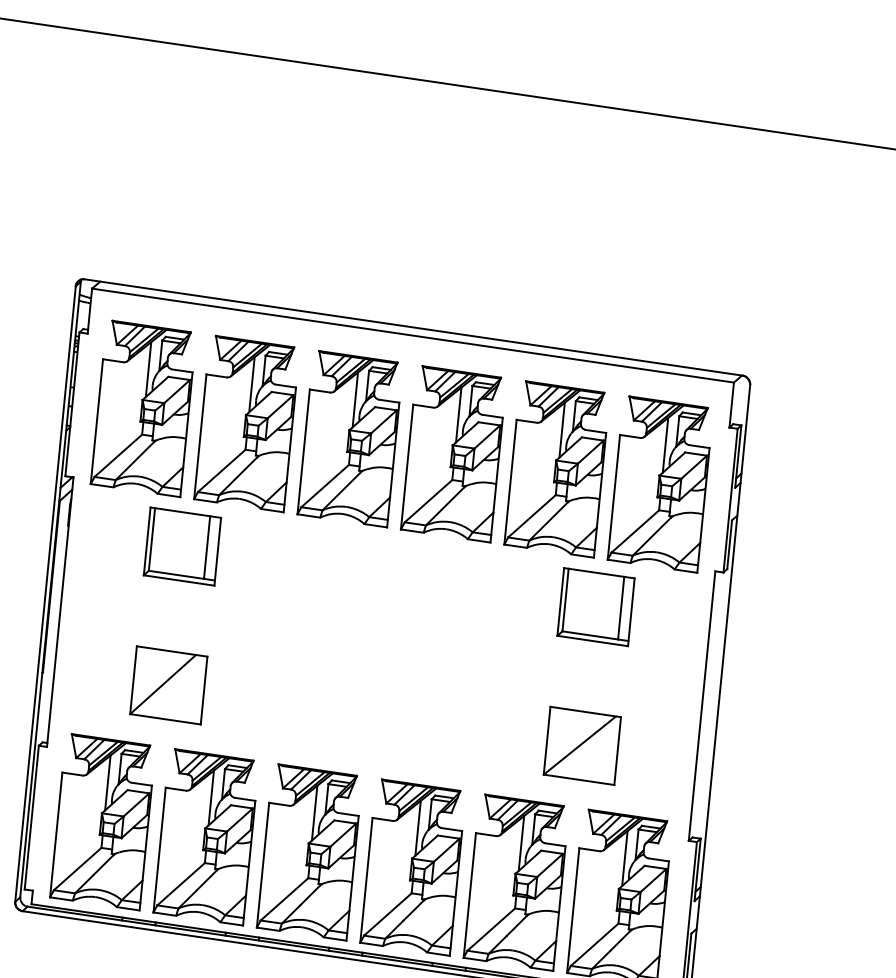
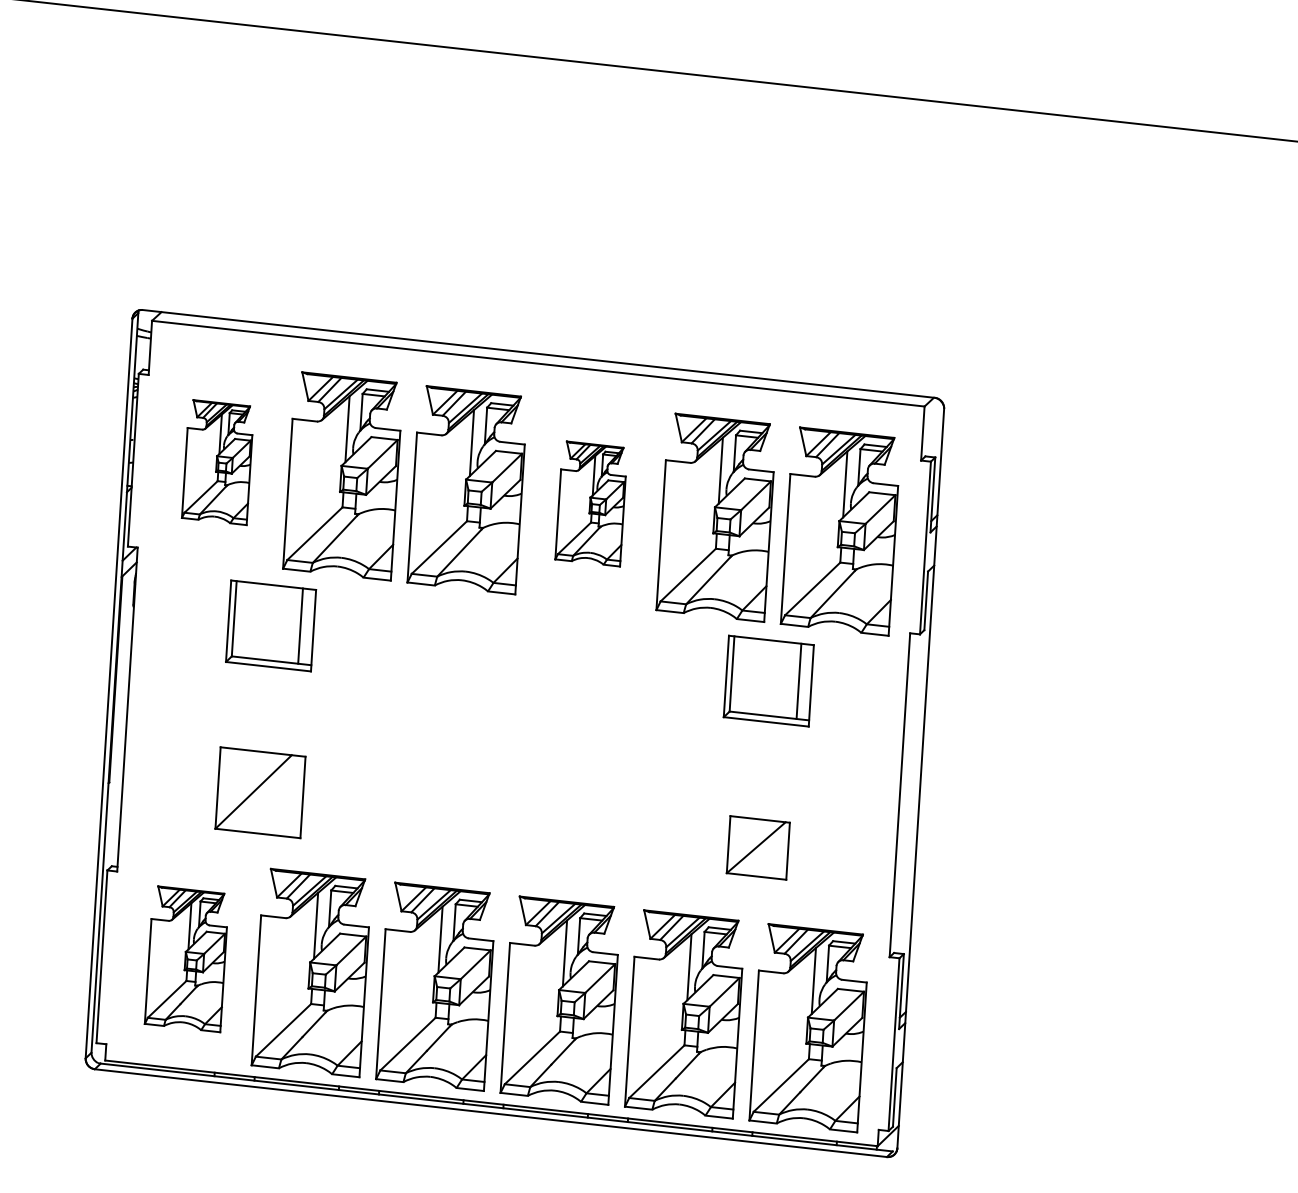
part: (141, 408) -> (216, 462), size x0.6
part: (452, 453) -> (590, 503), size x0.6
part: (582, 745) -> (758, 847), size x0.7
part: (101, 822) -> (185, 959), size x0.7

